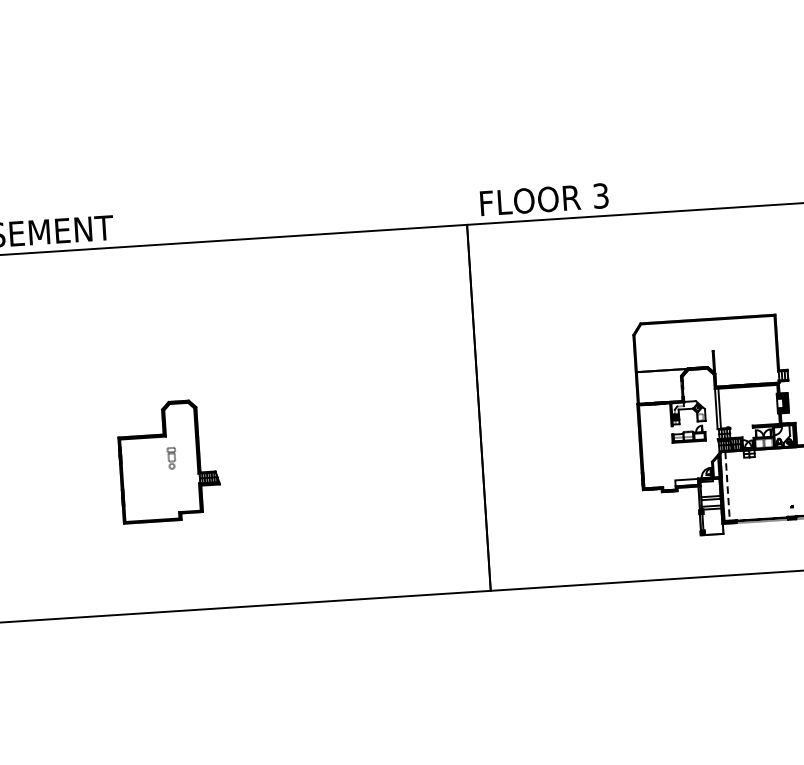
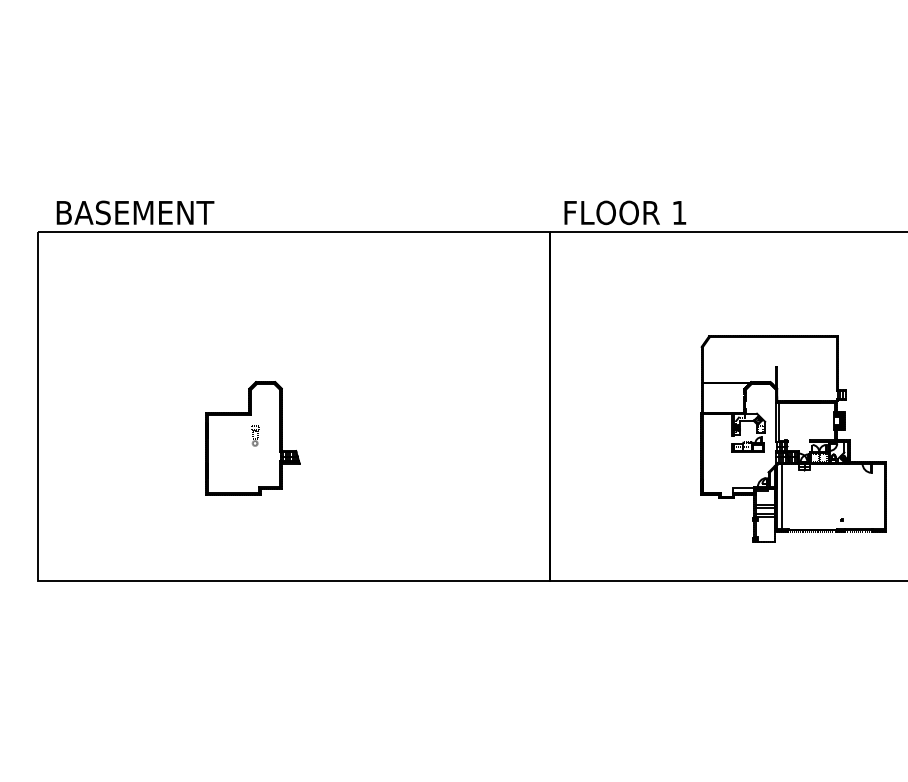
text: (601, 195) -> (679, 212), 3 -> 1
line: (727, 486) -> (781, 496), dashed -> solid

